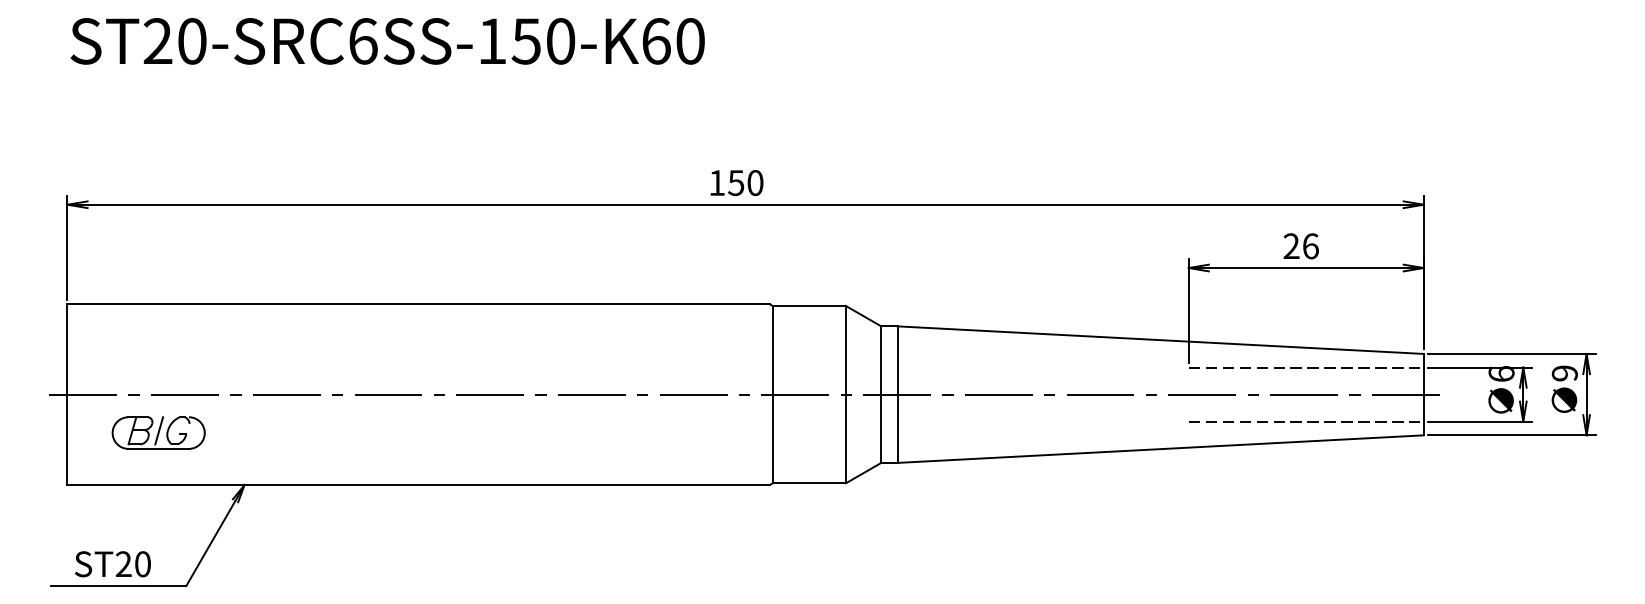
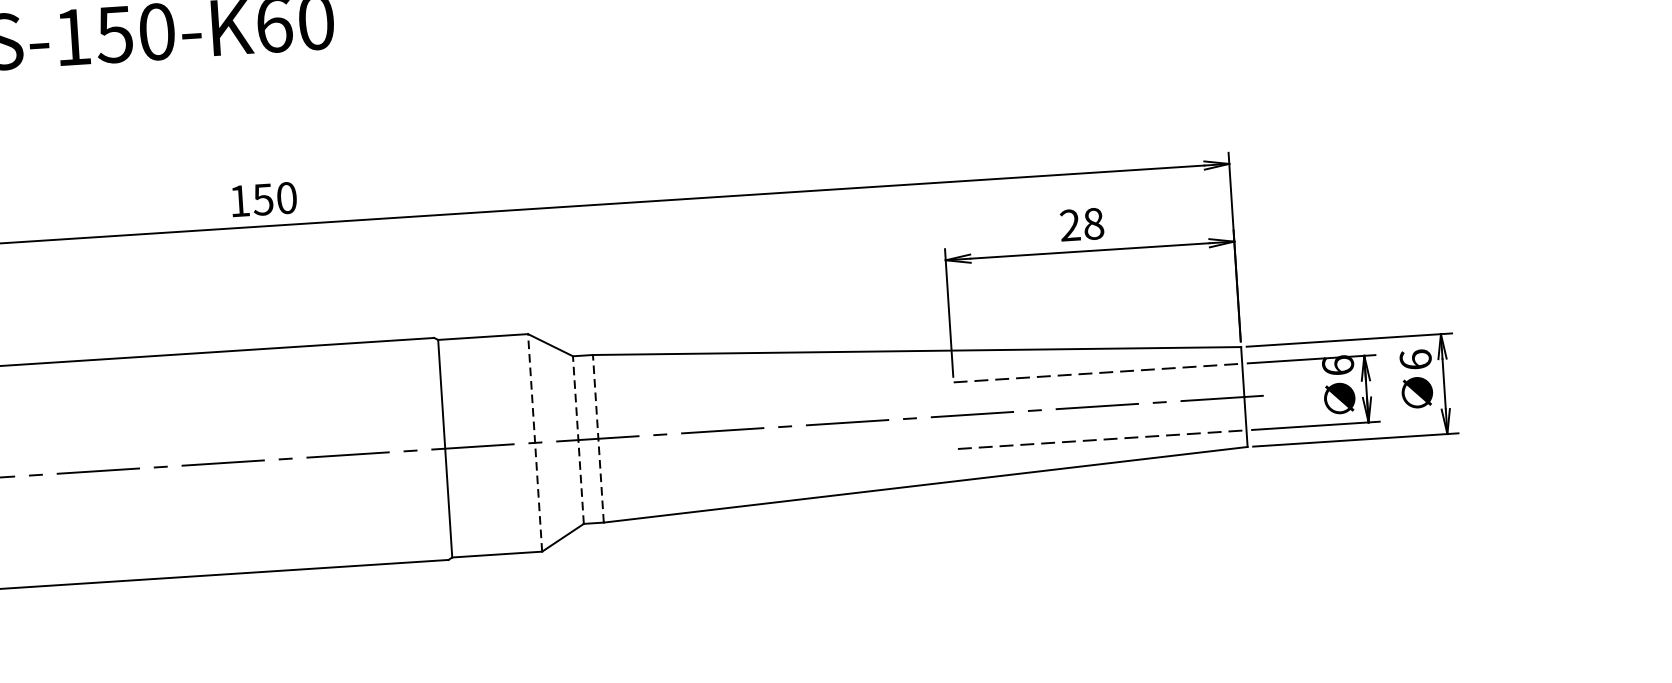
text: (736, 183) -> (263, 200), moved
text: (1310, 246) -> (1093, 224), 26 -> 28
text: (1564, 373) -> (1415, 359), 9 -> 6
line: (846, 394) -> (535, 442), solid -> dashed
line: (881, 394) -> (578, 439), solid -> dashed
line: (897, 394) -> (598, 438), solid -> dashed

